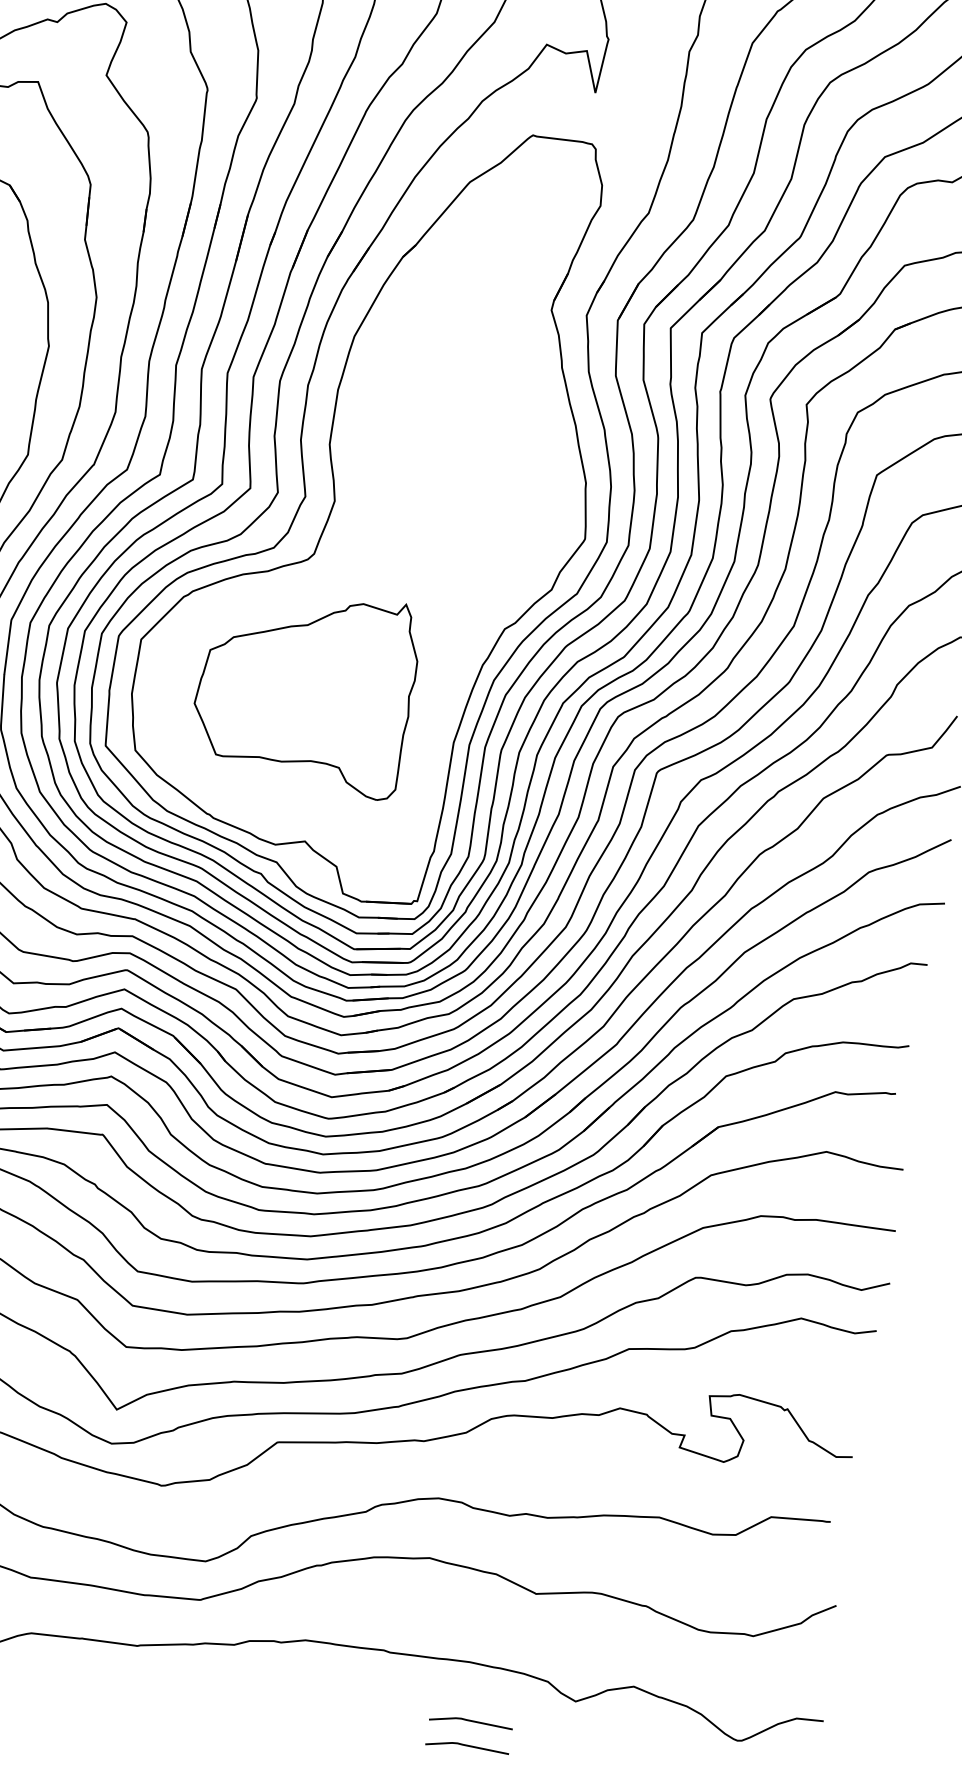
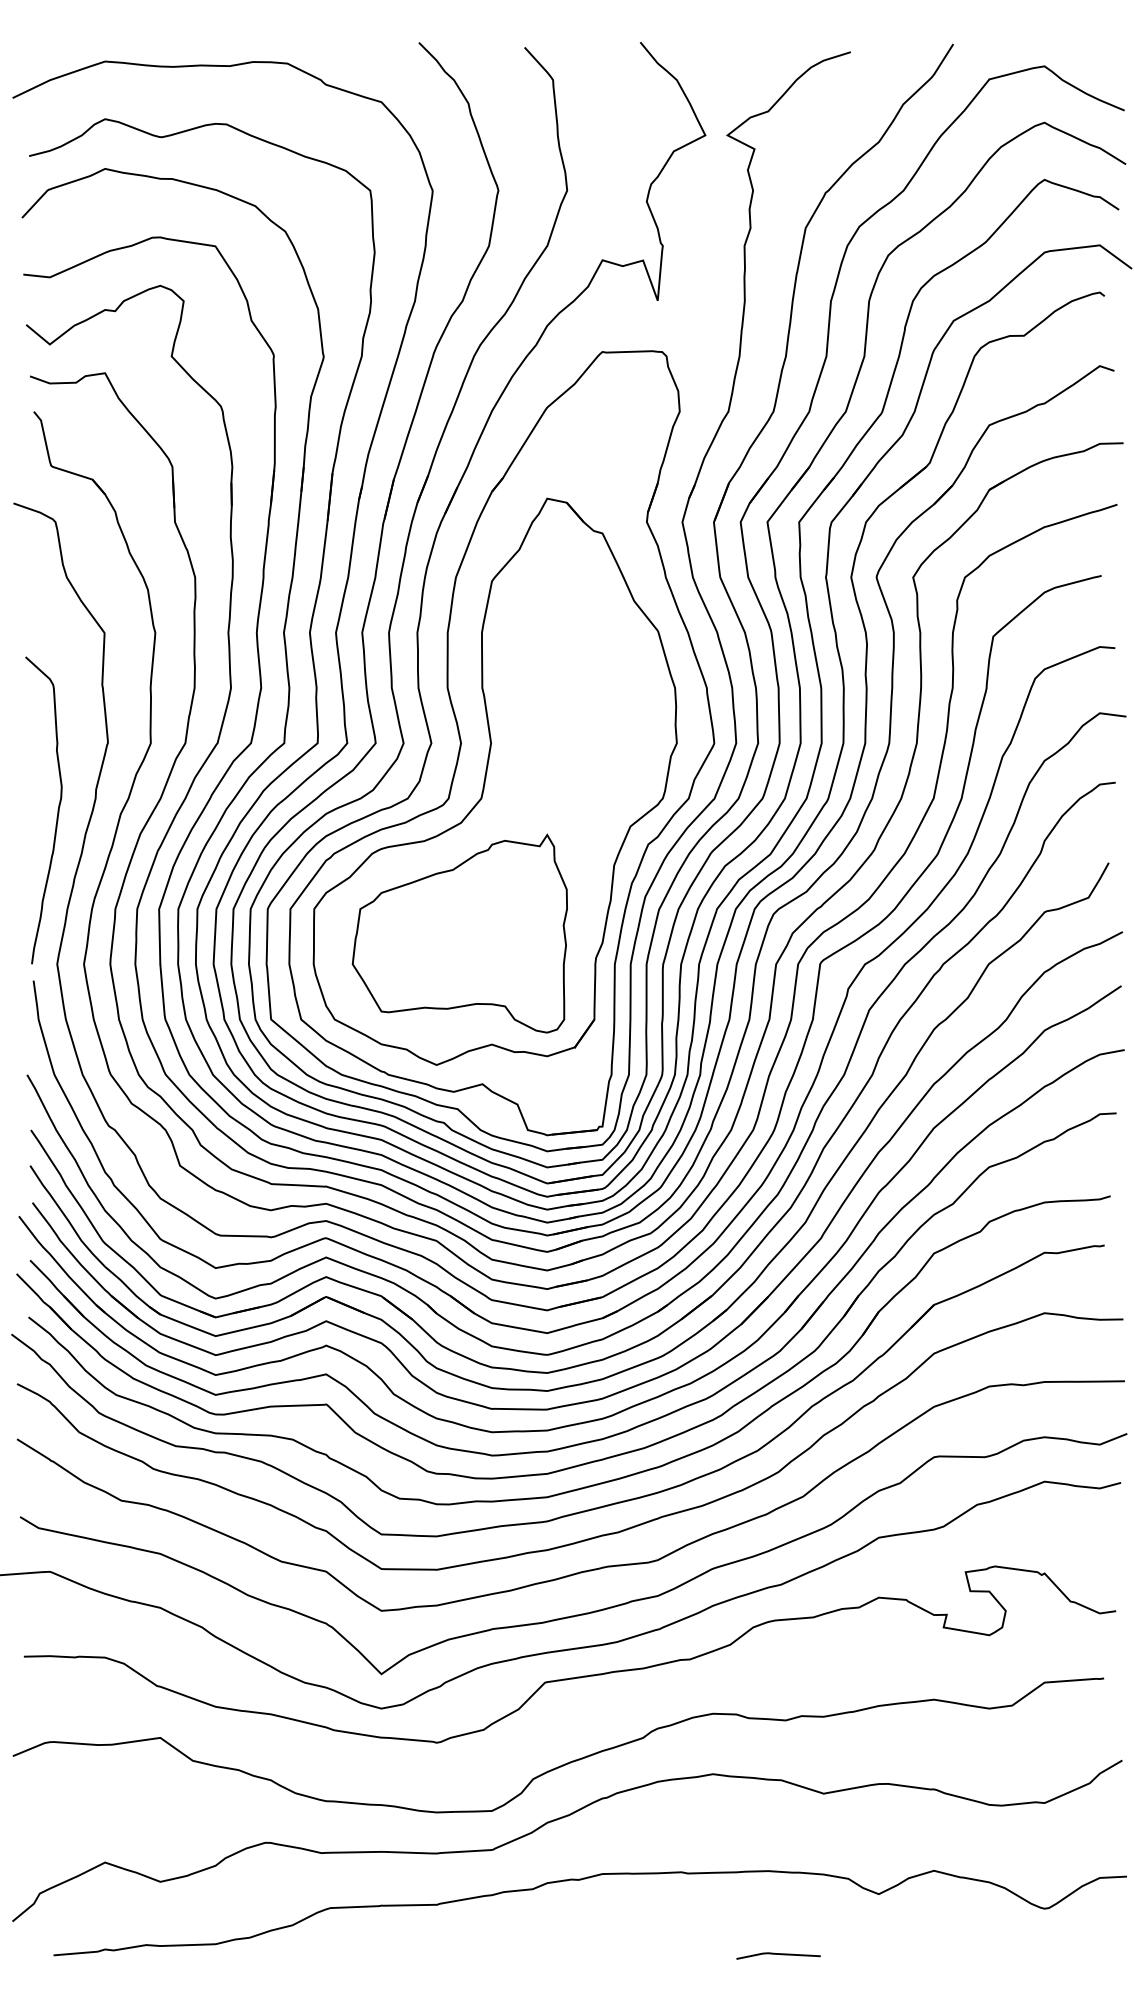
part: (362, 543) -> (494, 781), added
line: (471, 1721) -> (778, 1929), removed

